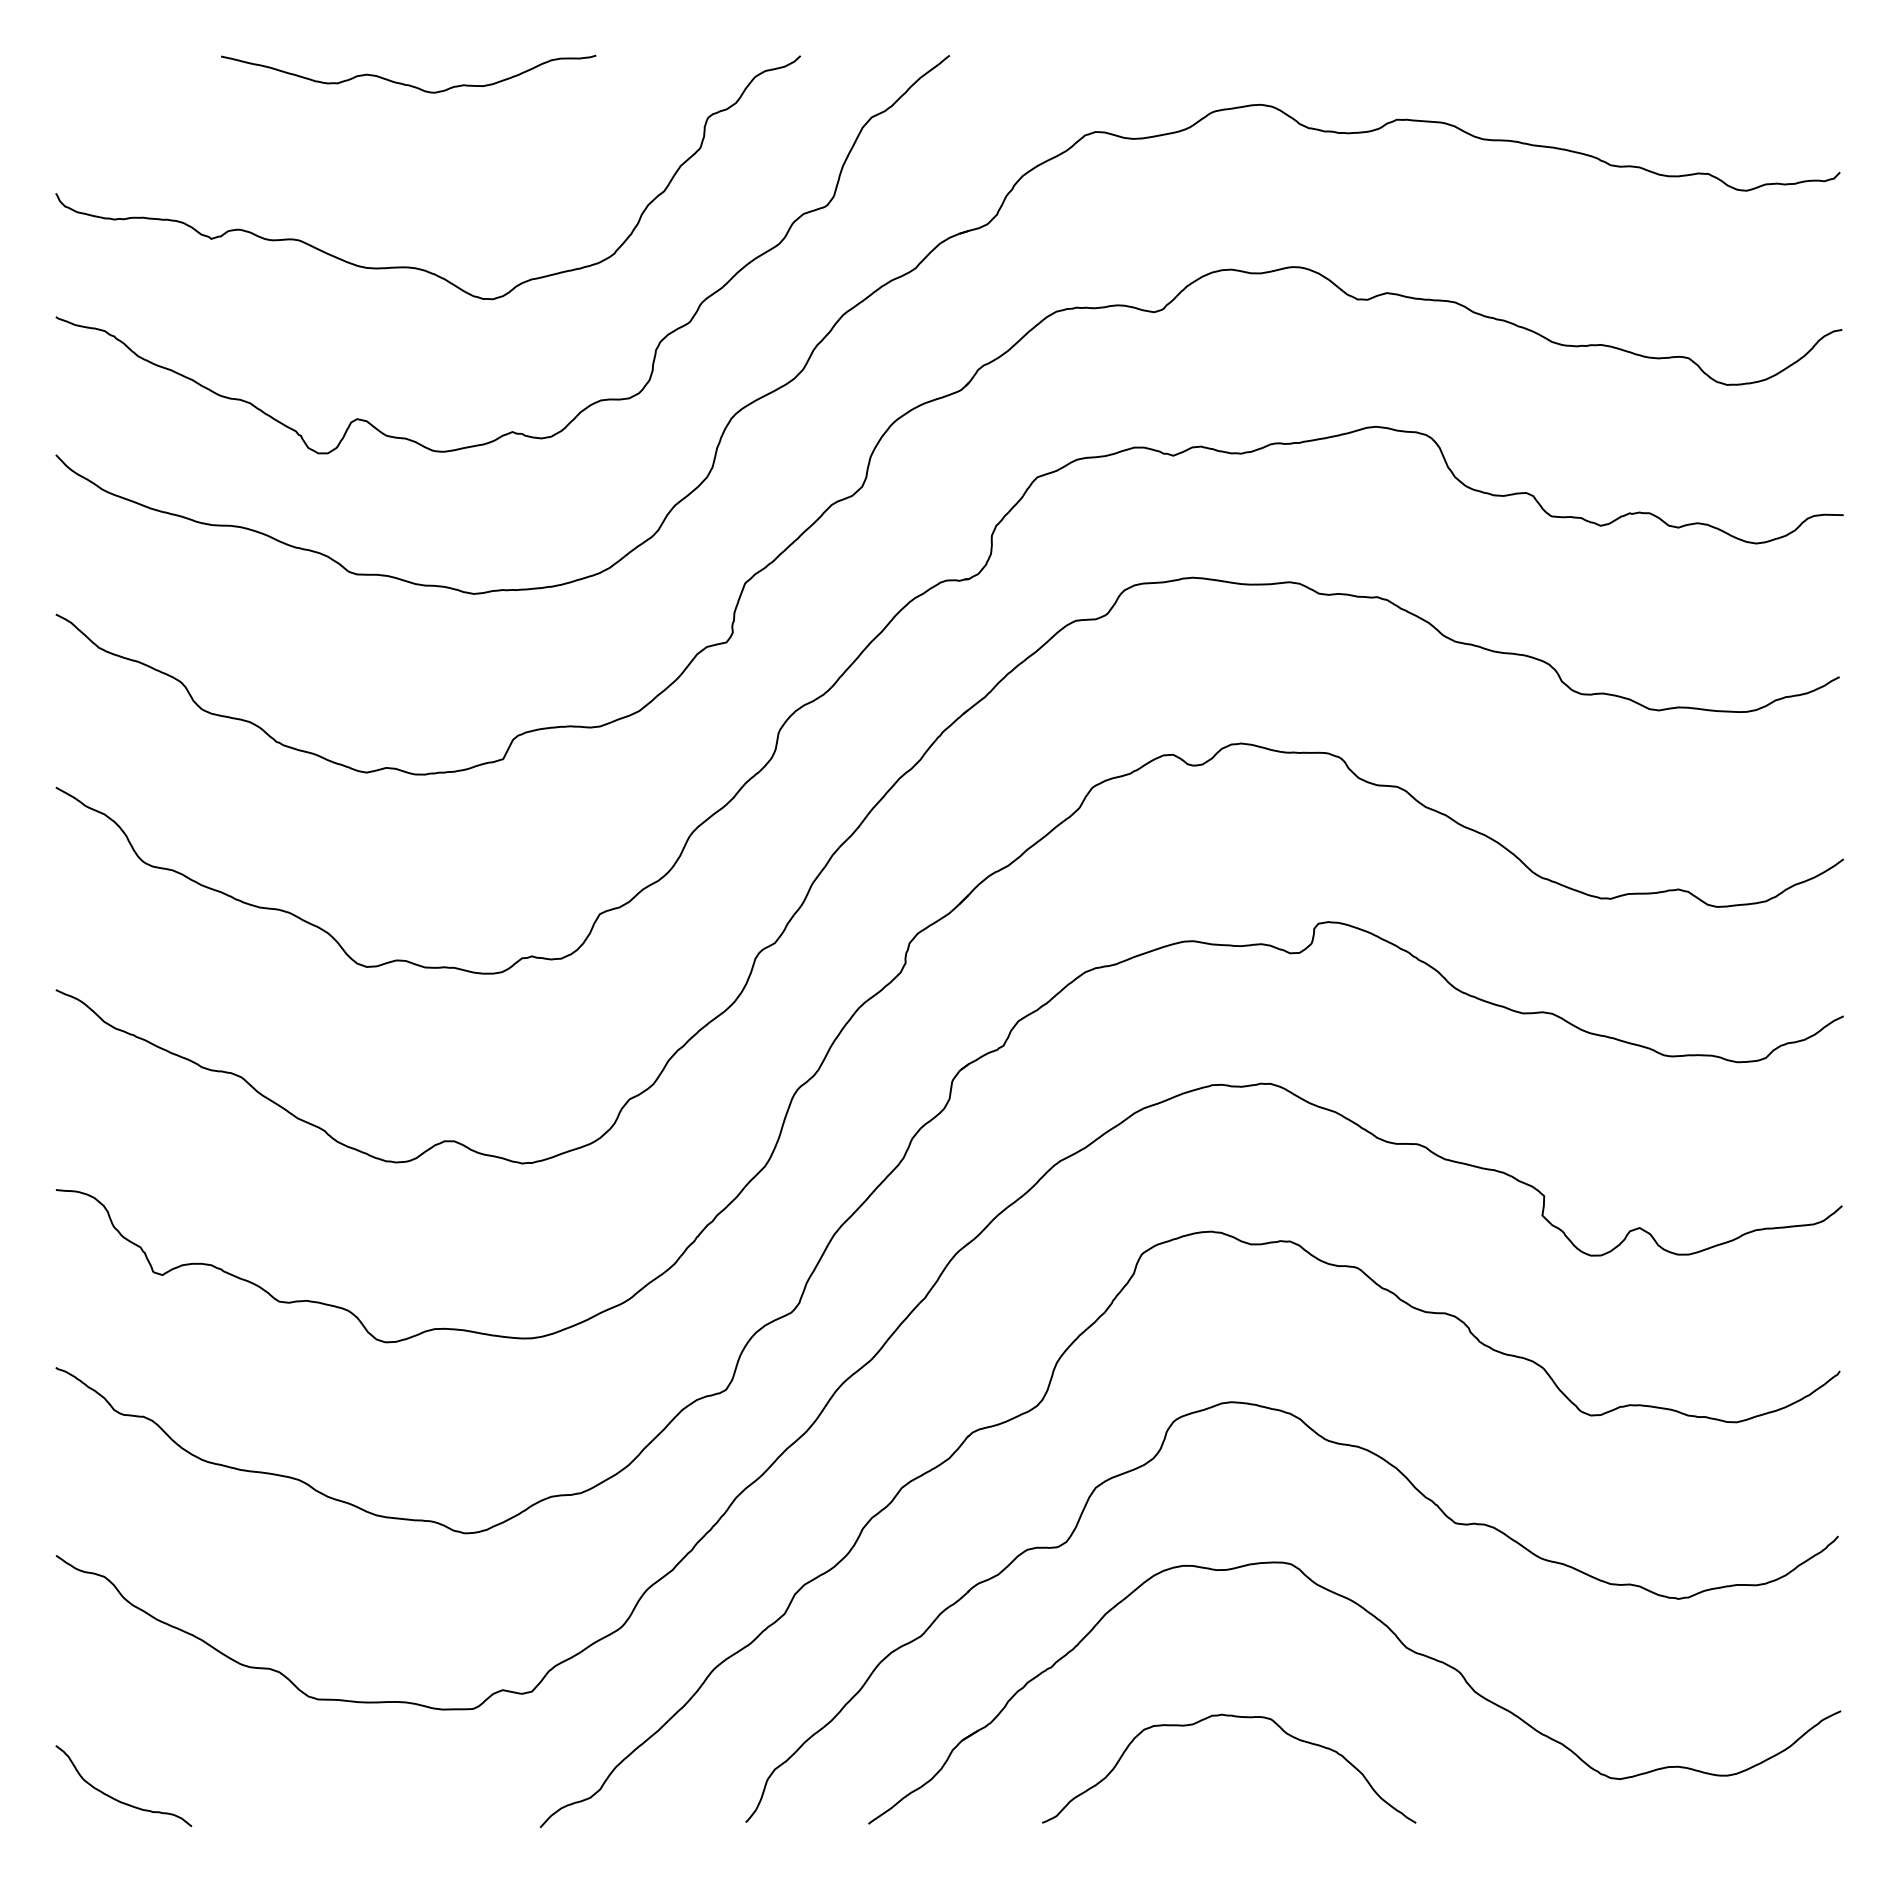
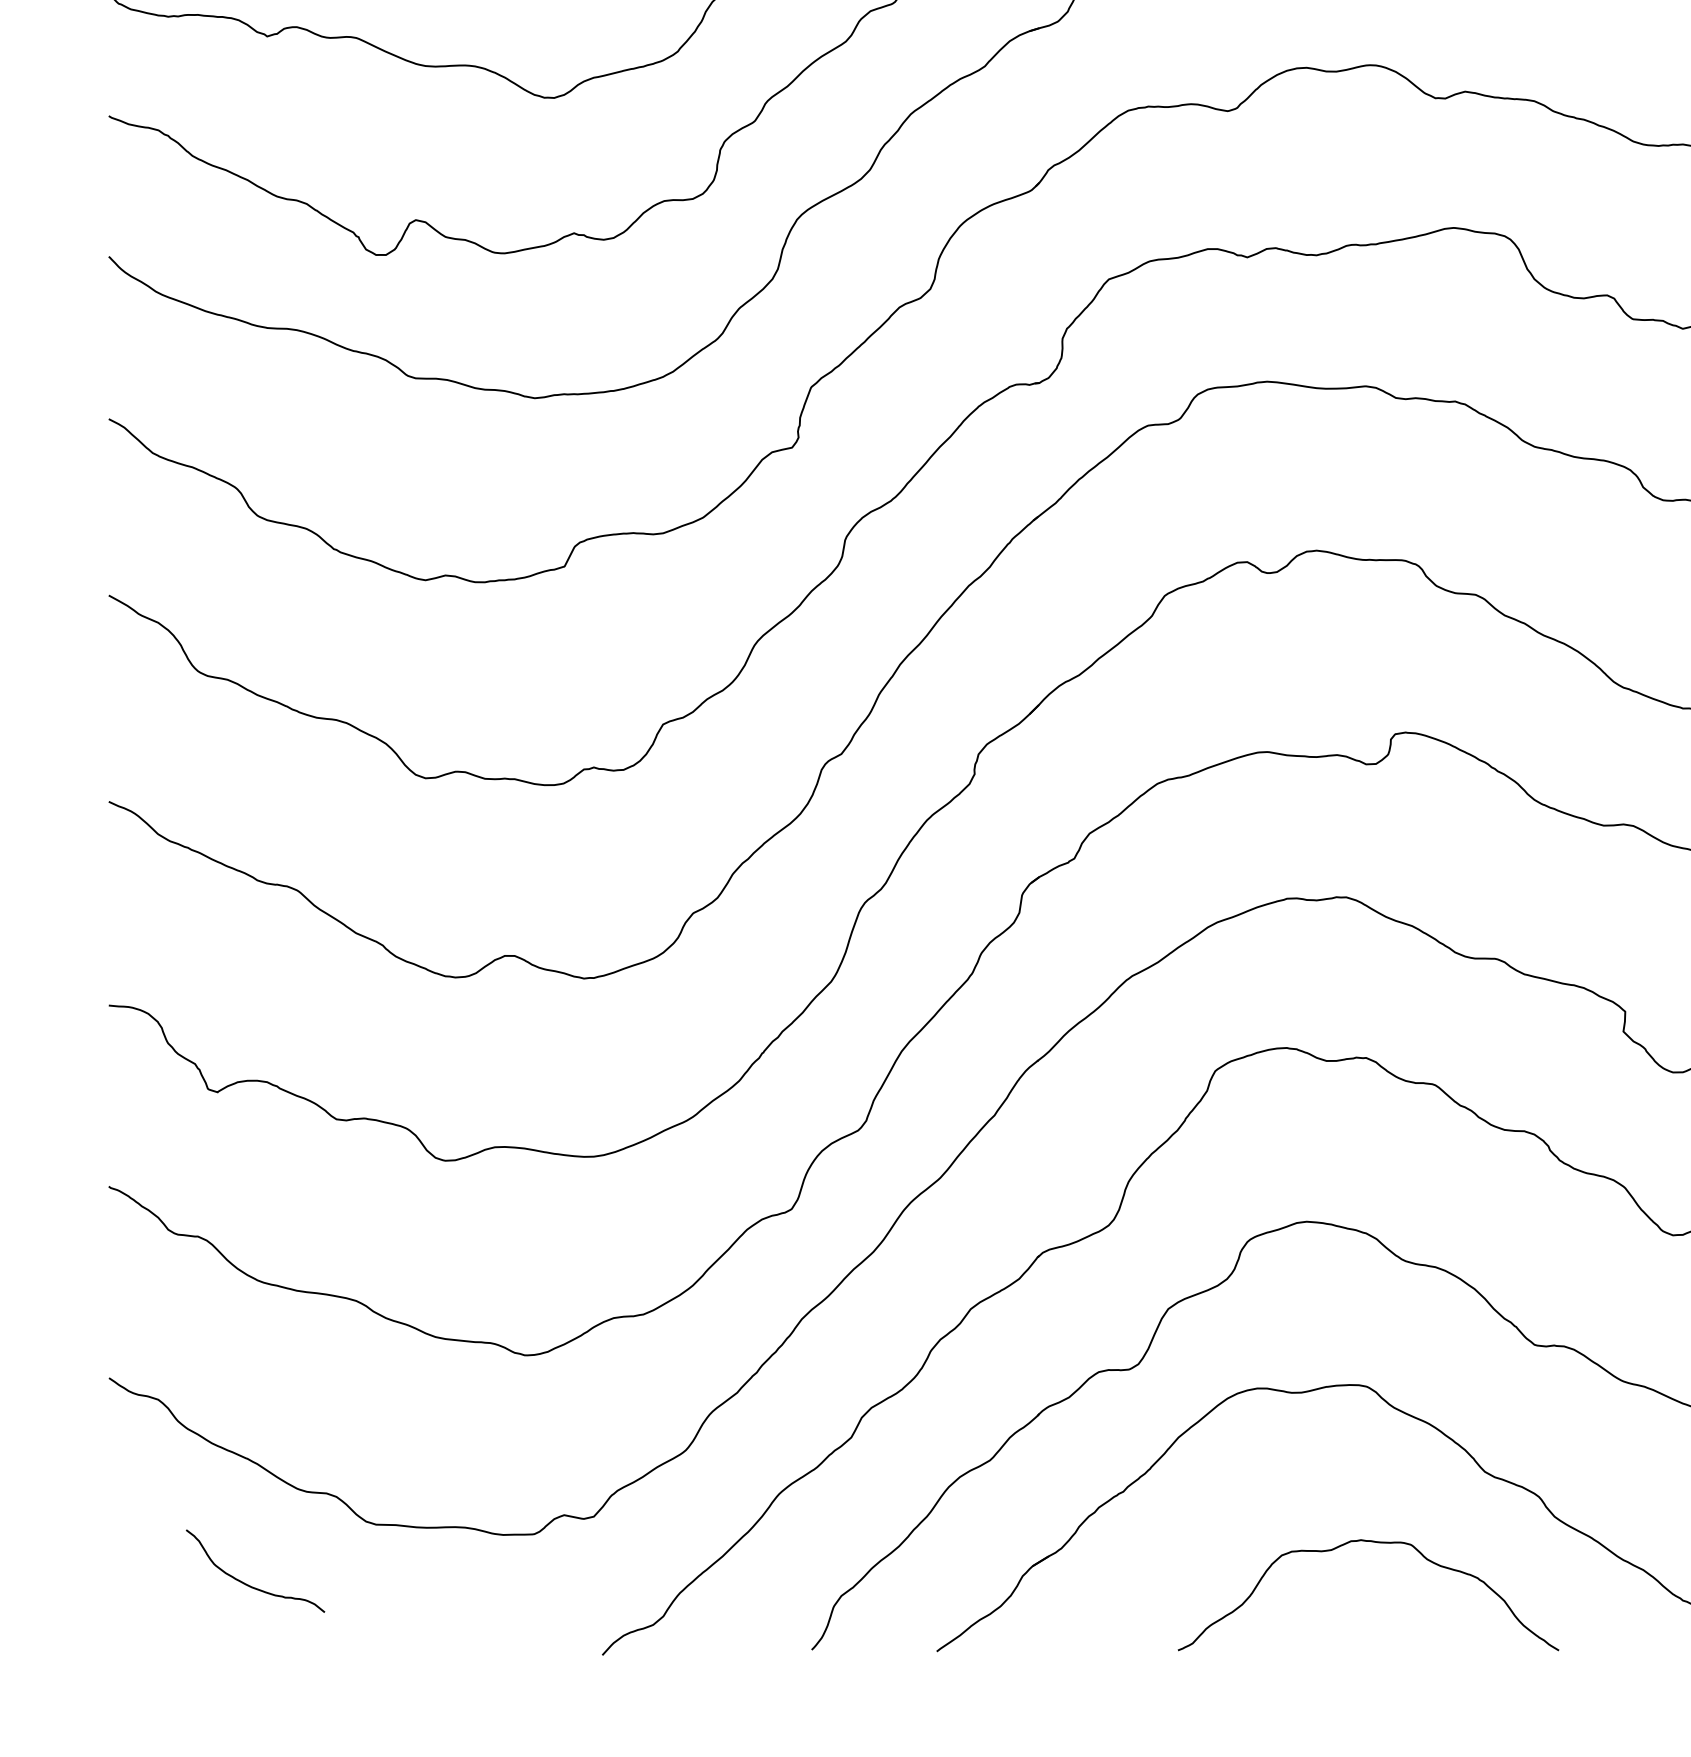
curve: (1234, 1717) -> (1373, 1543), moved
curve: (117, 1799) -> (249, 1584), moved

